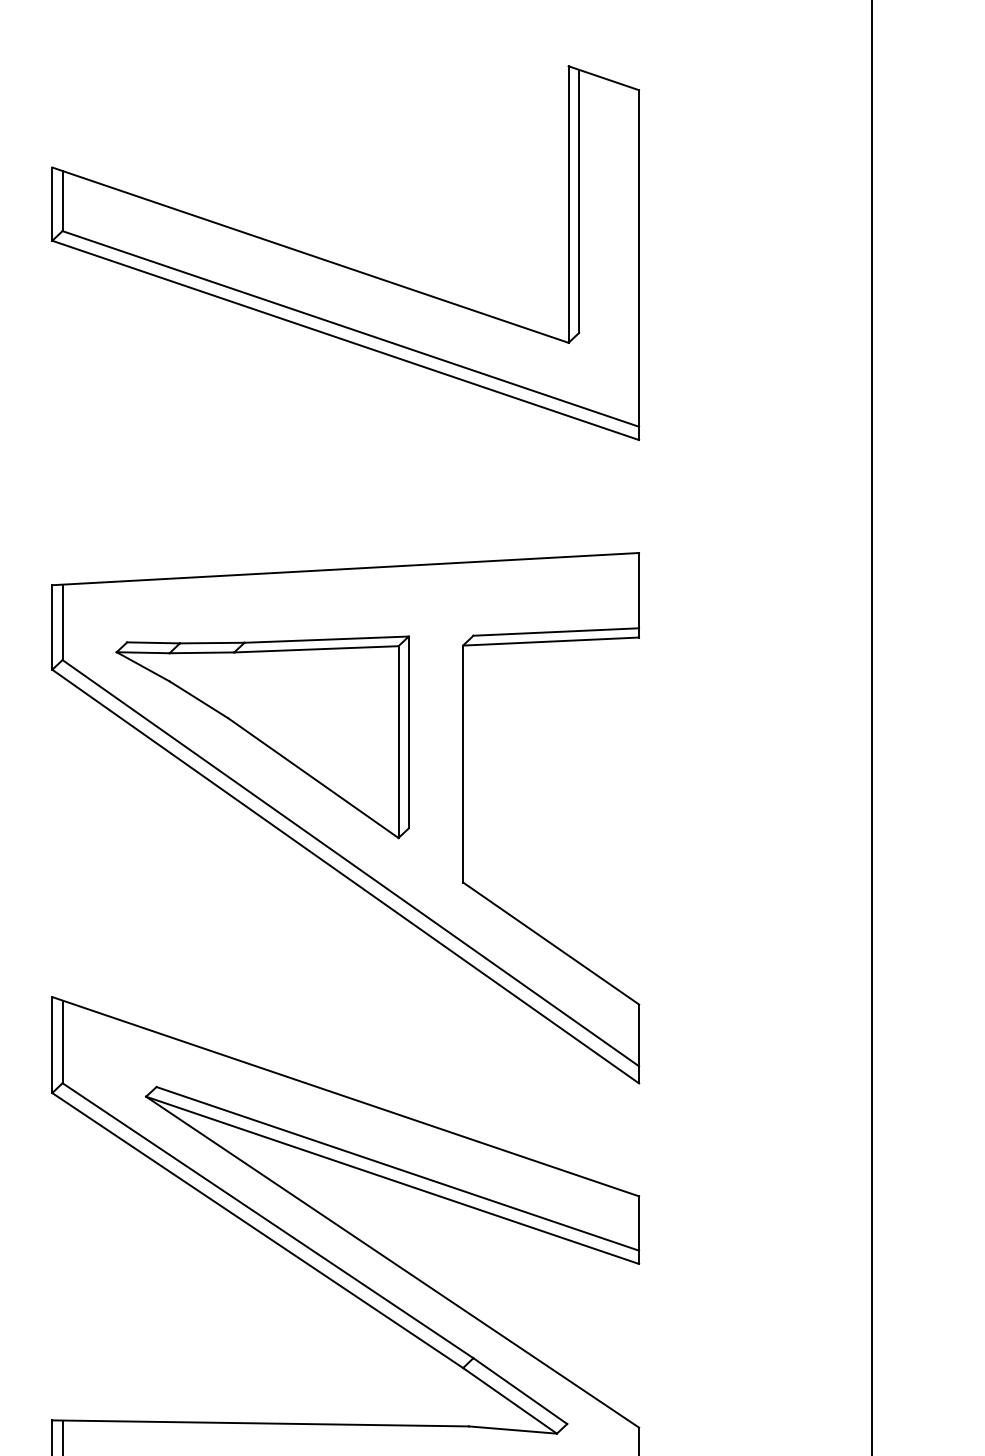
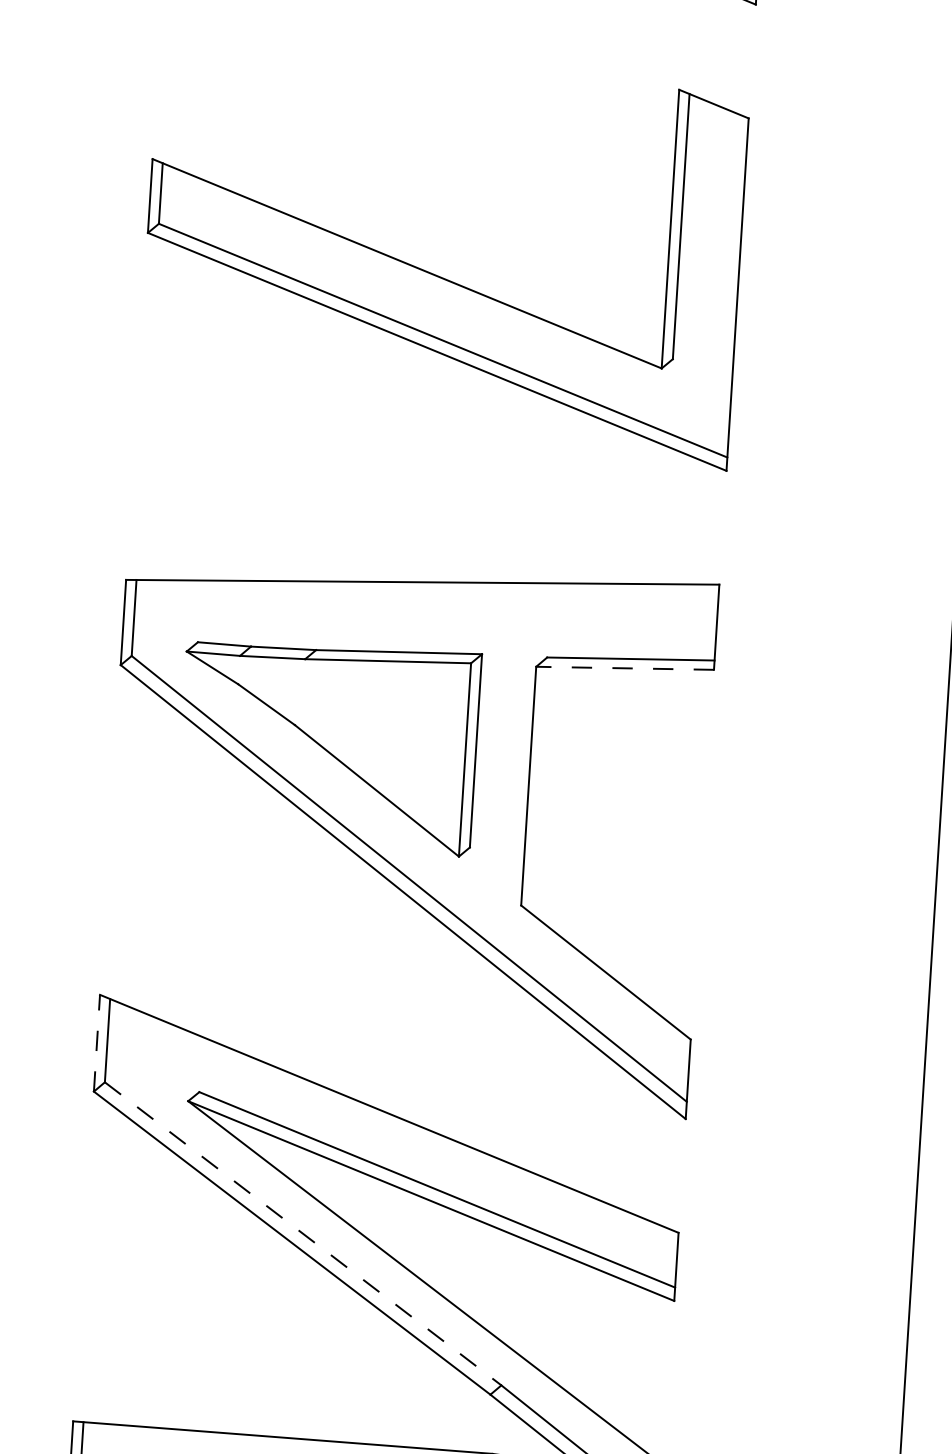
line: (550, 641) -> (624, 668), solid -> dashed
line: (52, 1044) -> (97, 1042), solid -> dashed
line: (268, 1220) -> (303, 1233), solid -> dashed

